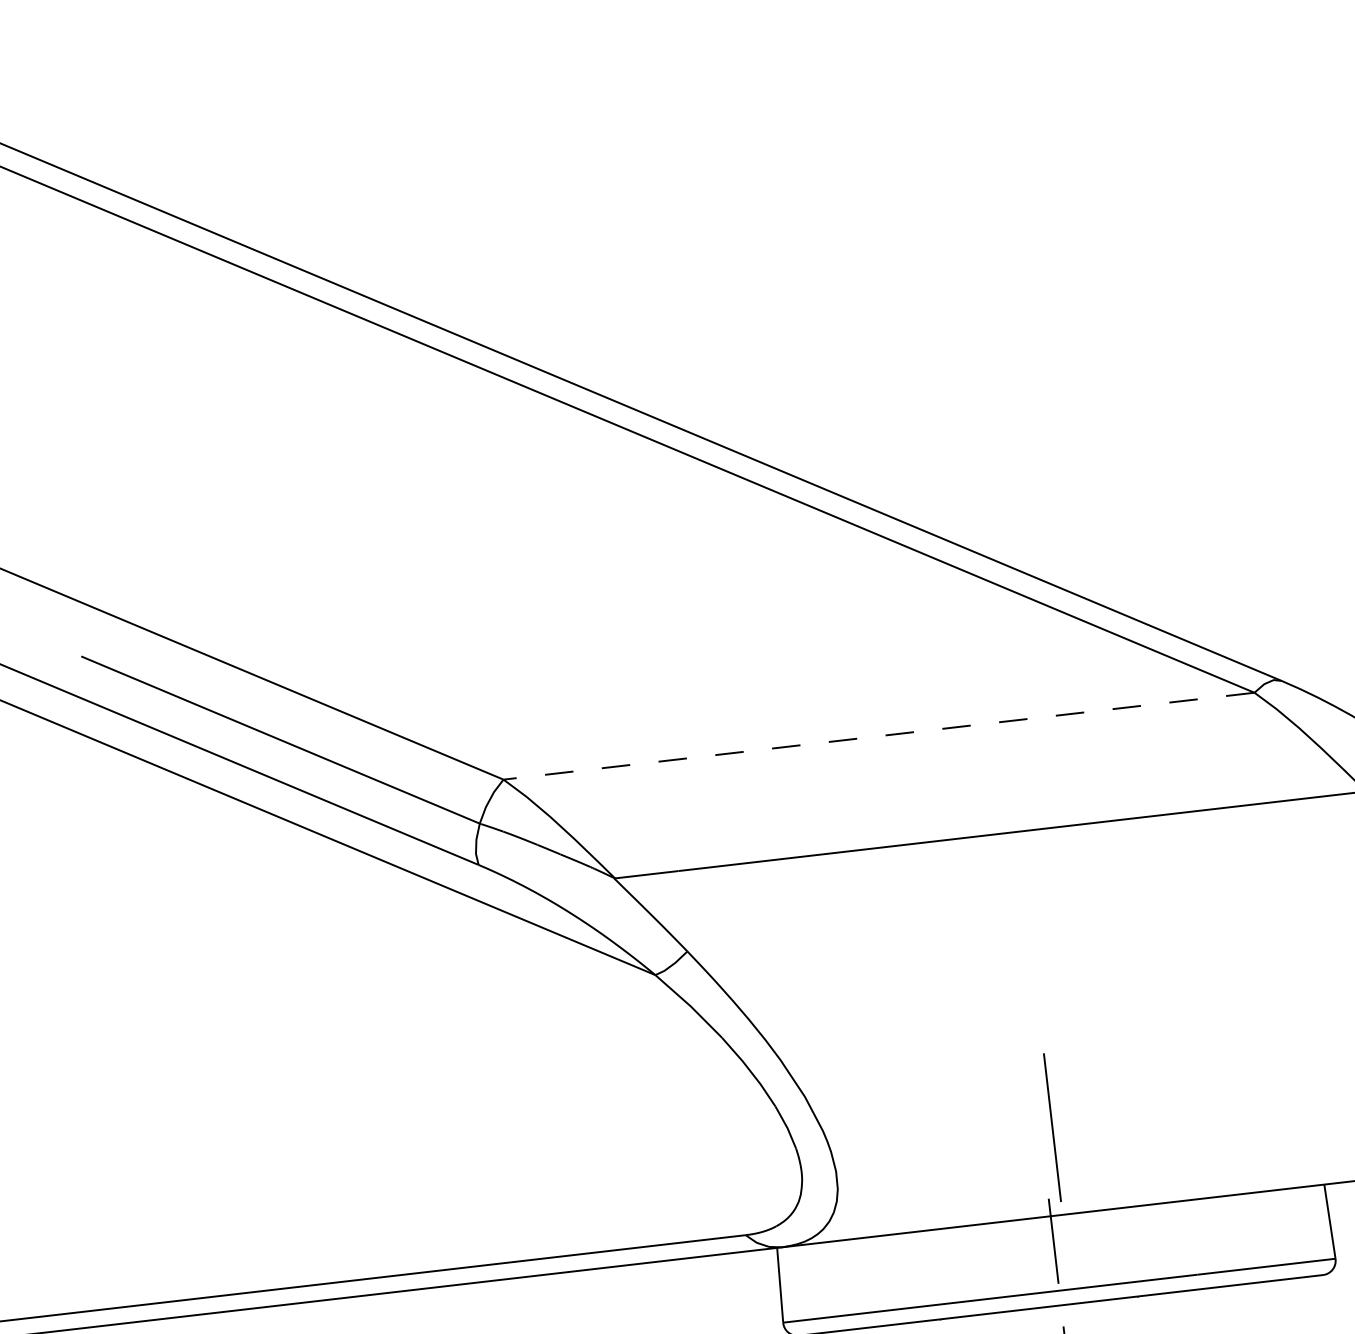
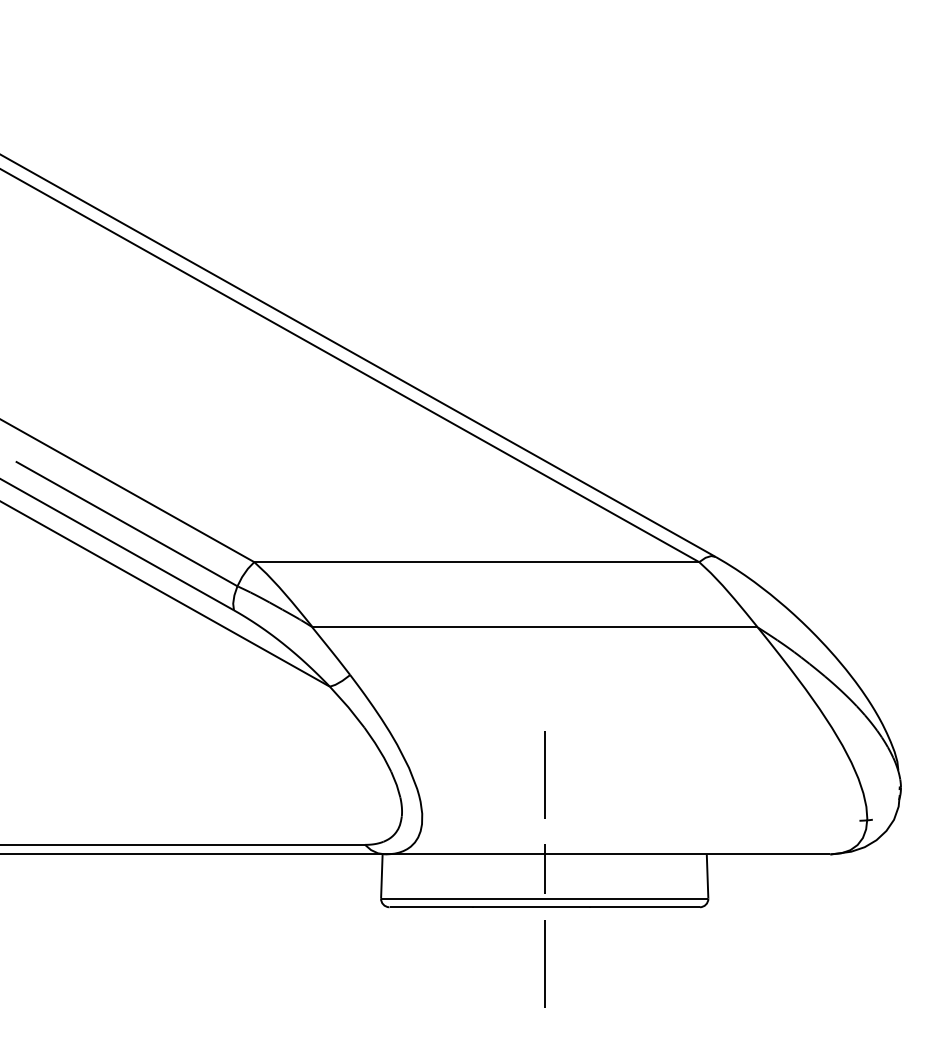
line: (878, 736) -> (476, 562), dashed -> solid
line: (1052, 1127) -> (544, 774), moved

